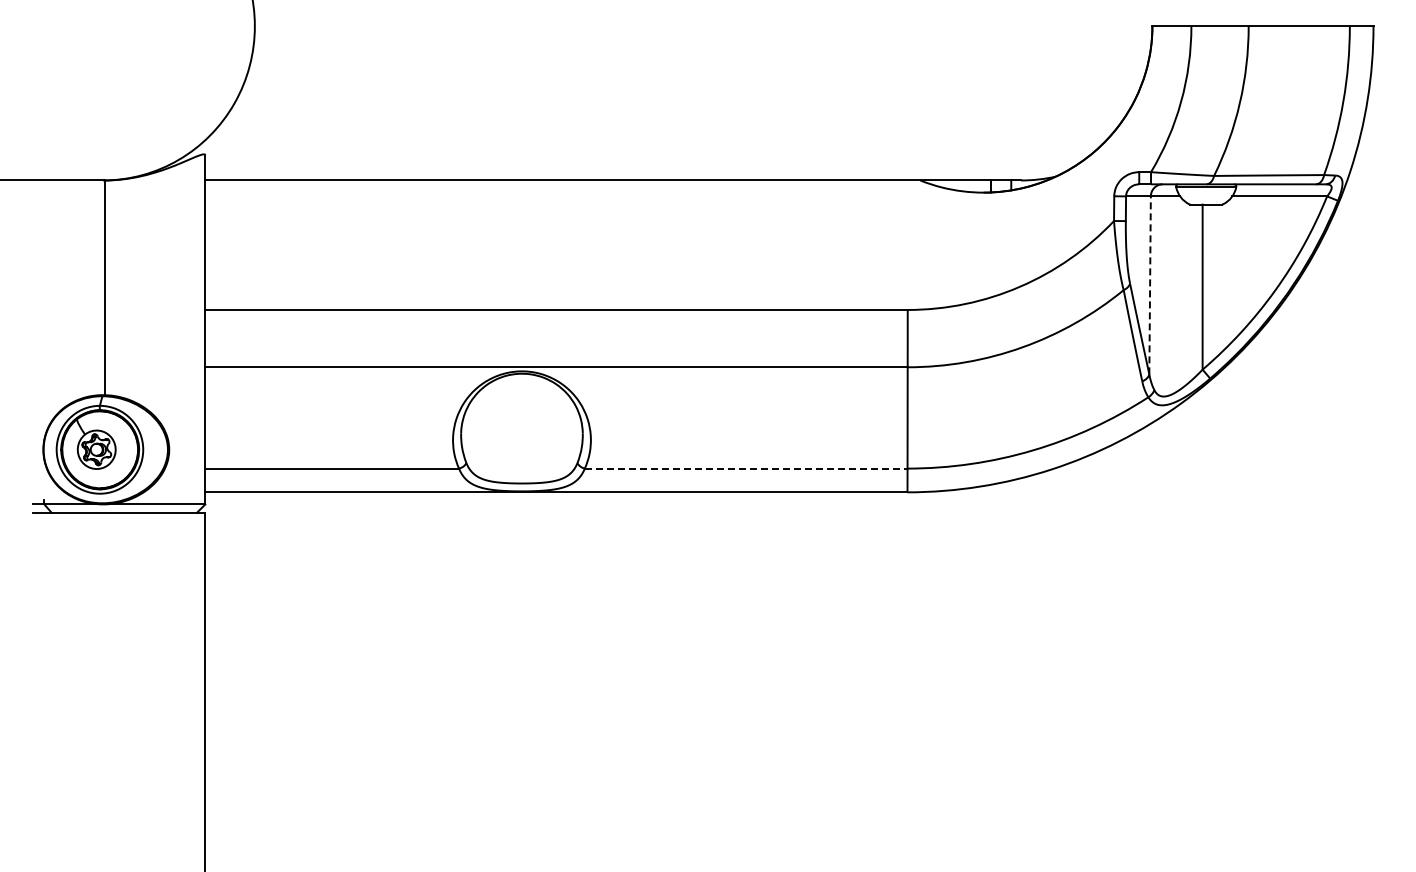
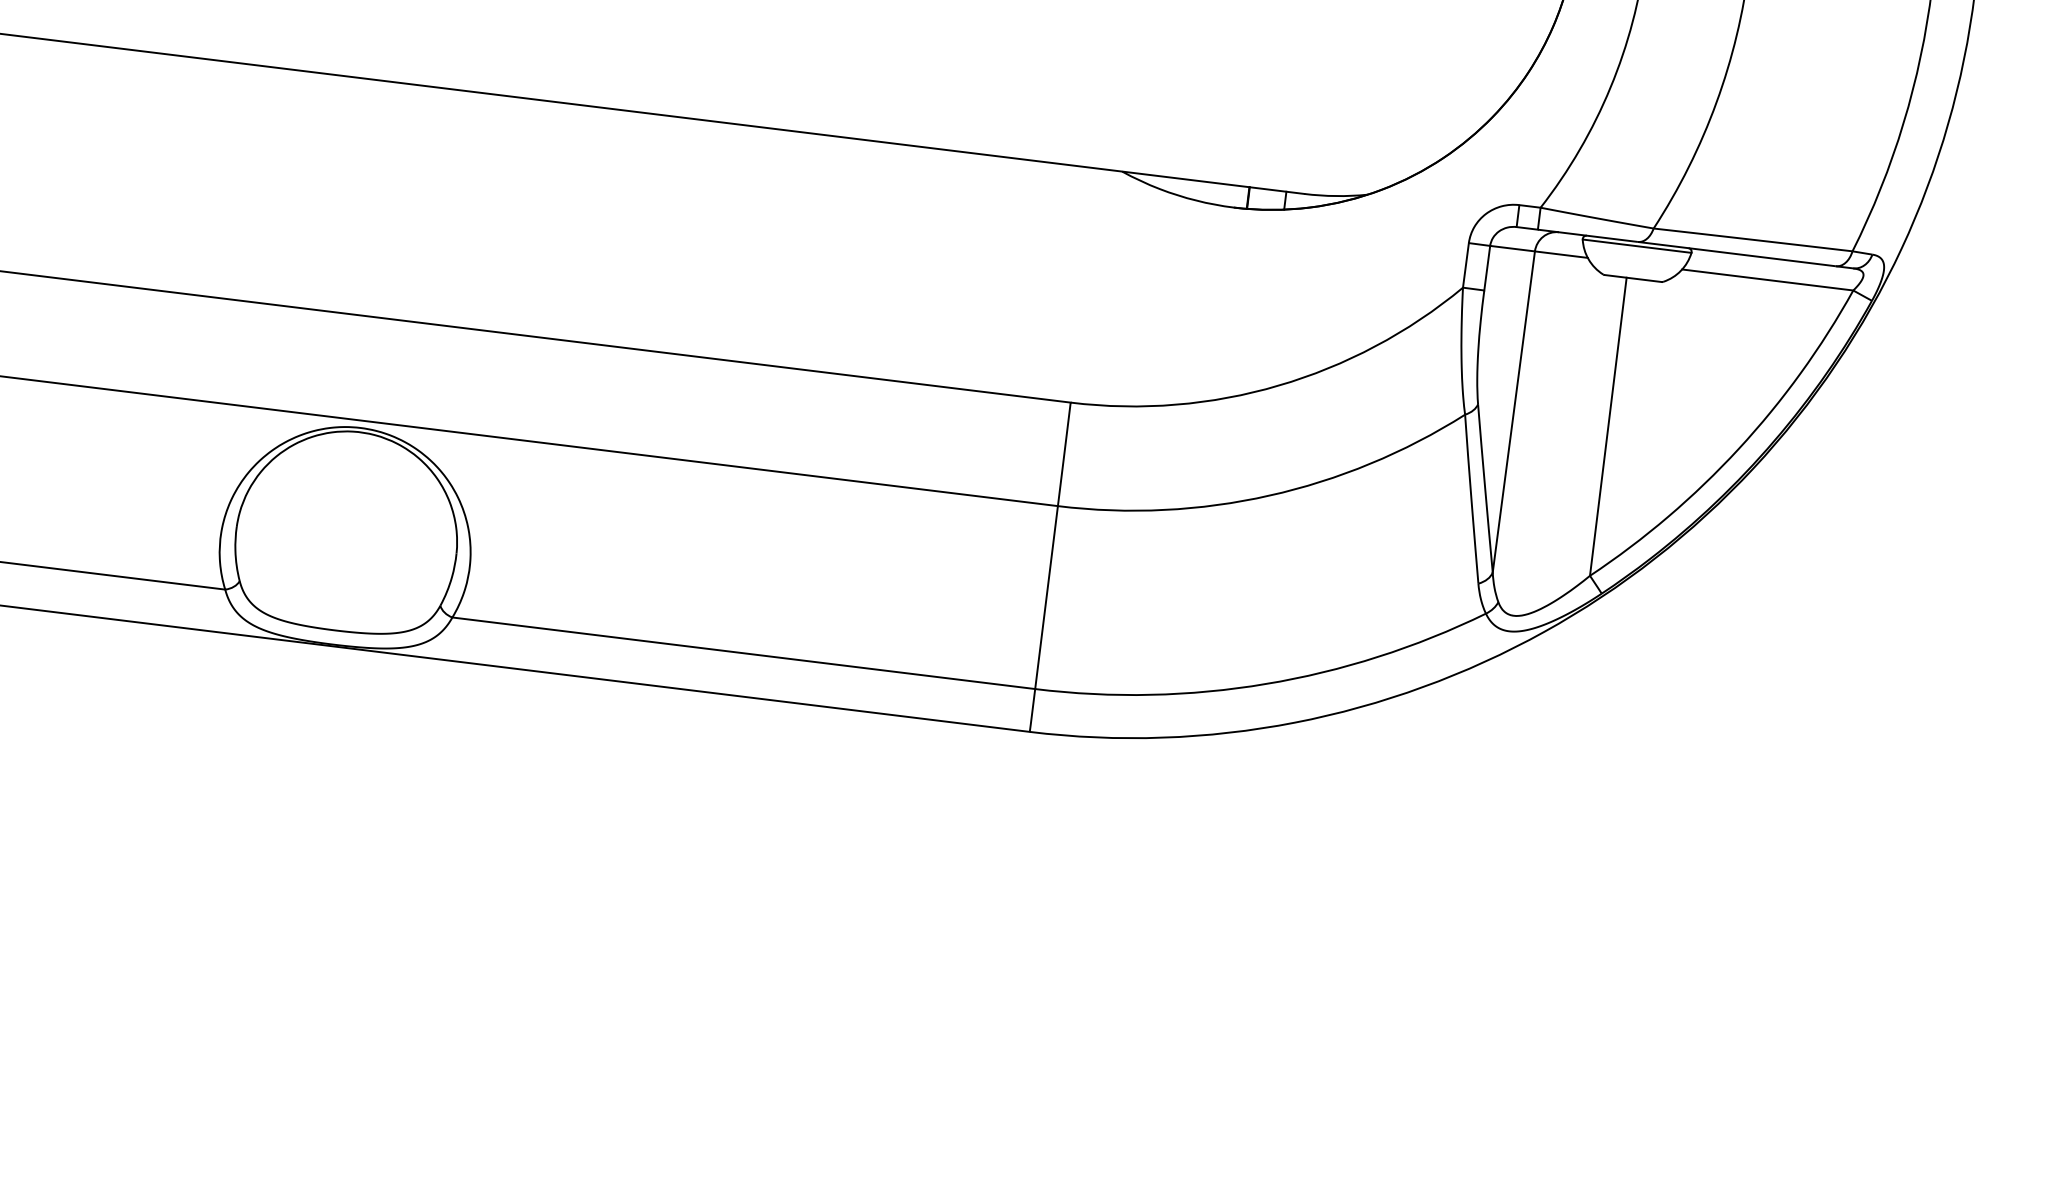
line: (1150, 285) -> (1514, 412), dashed -> solid
line: (746, 468) -> (744, 653), dashed -> solid

